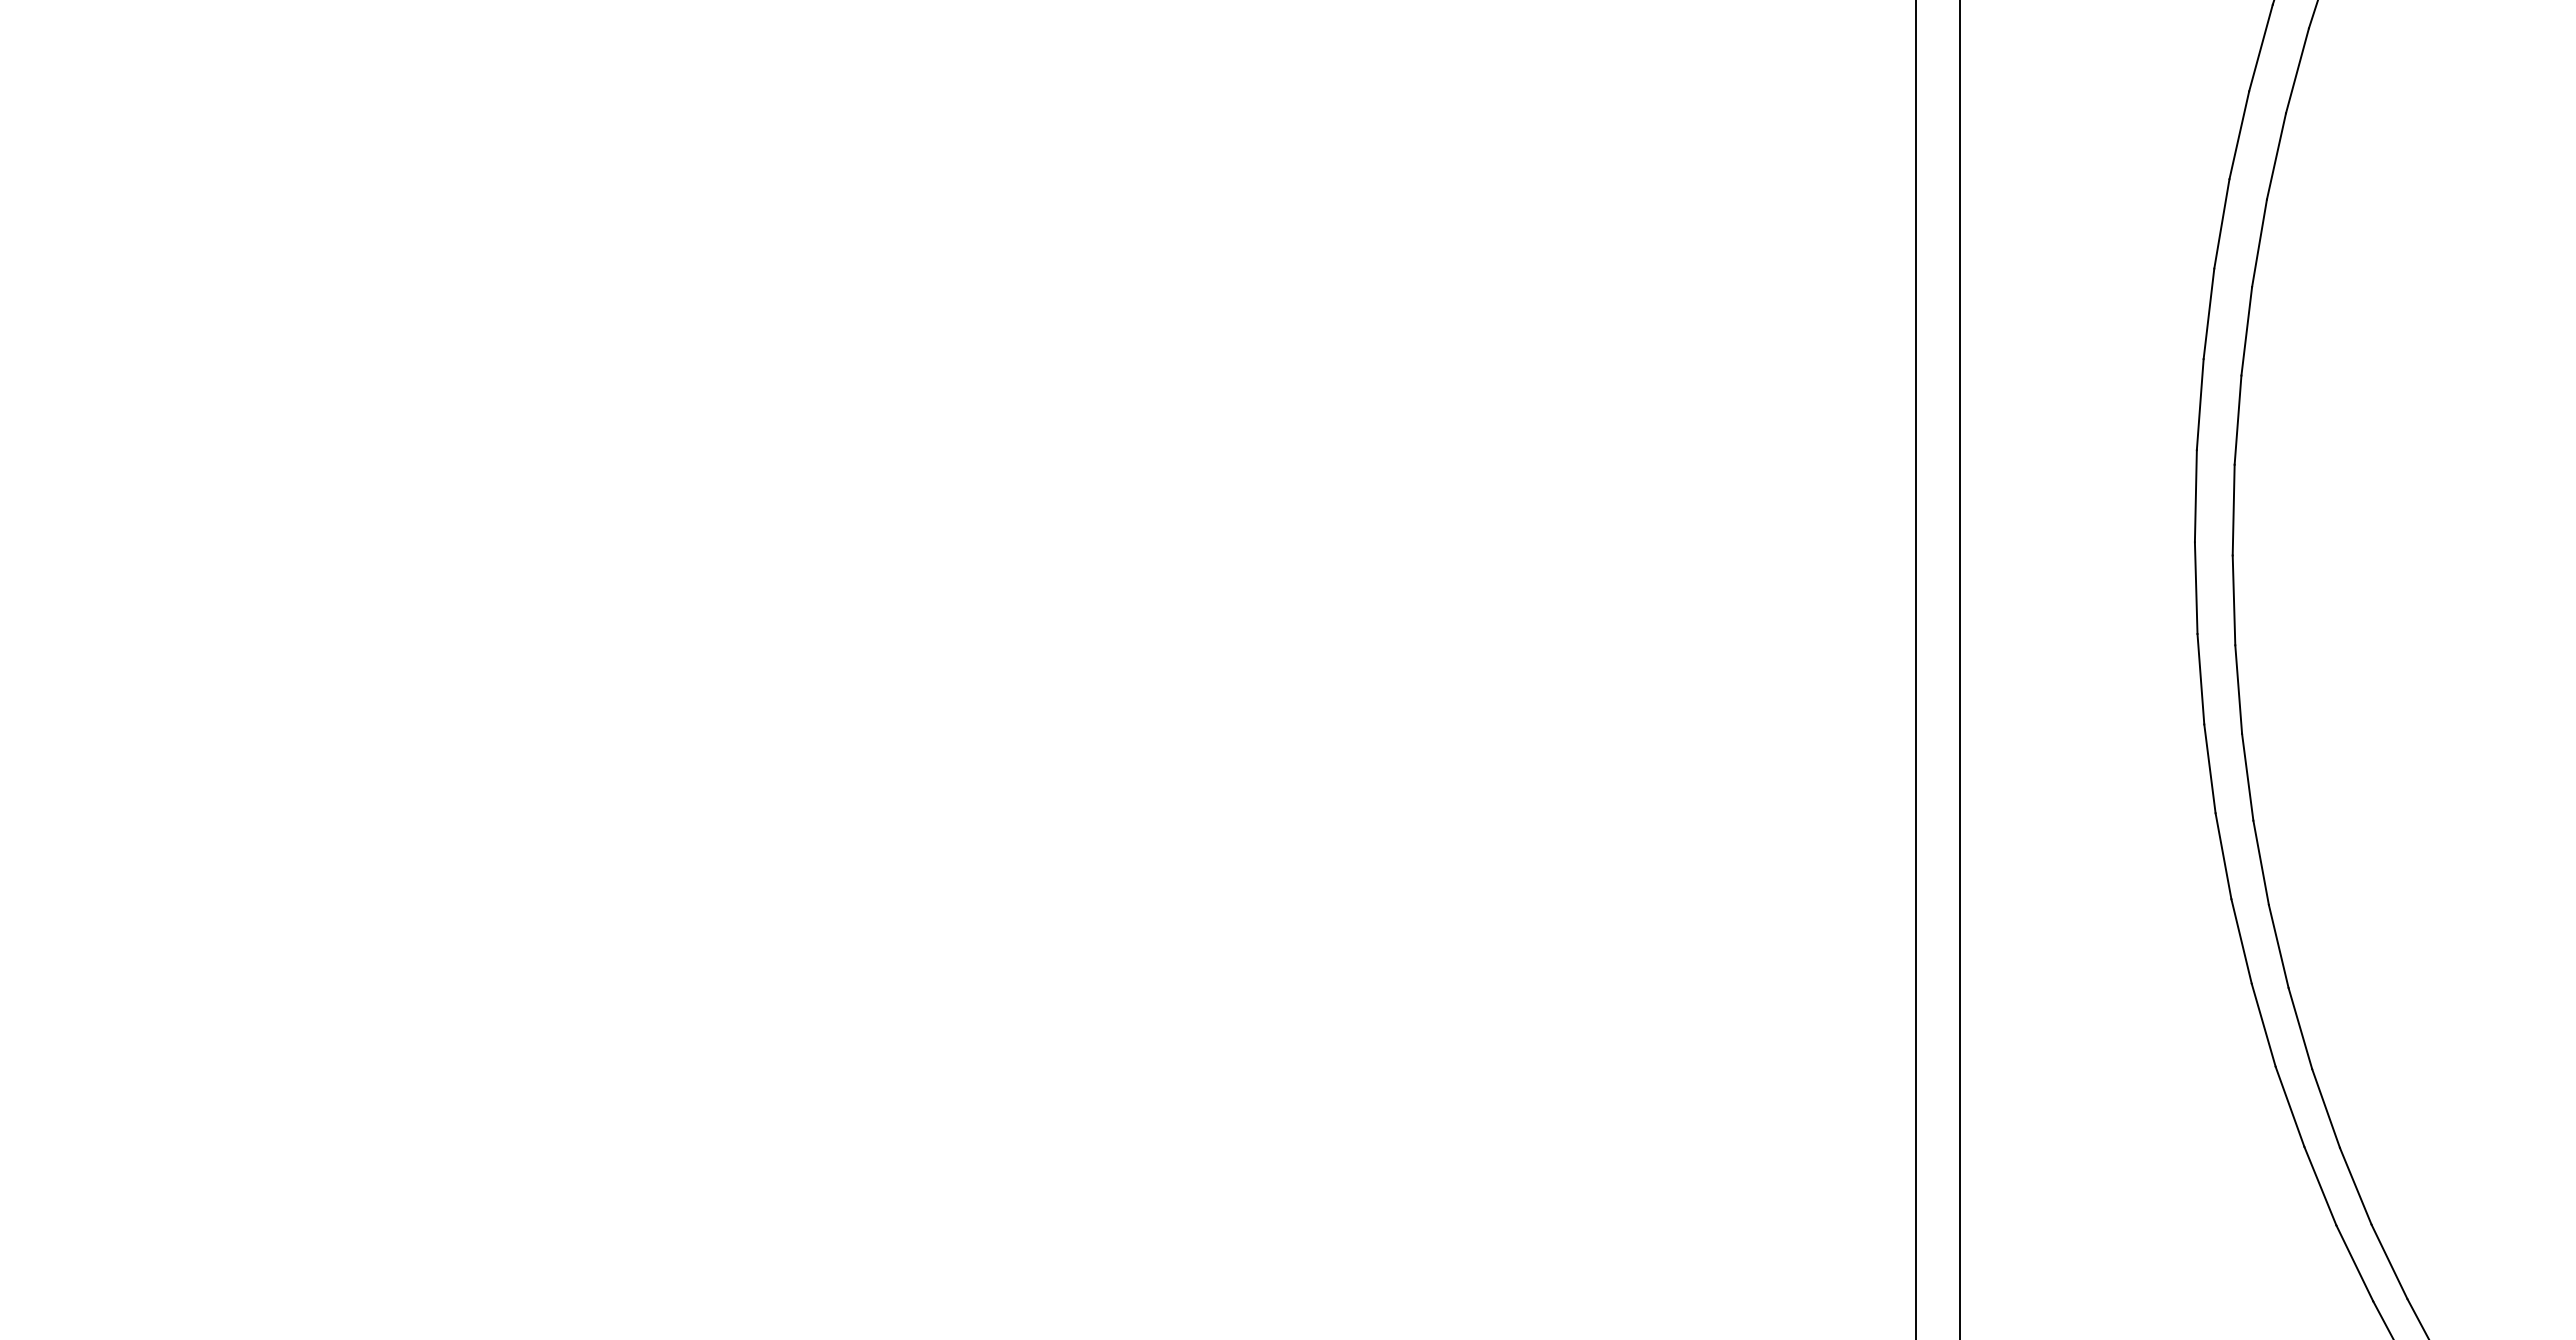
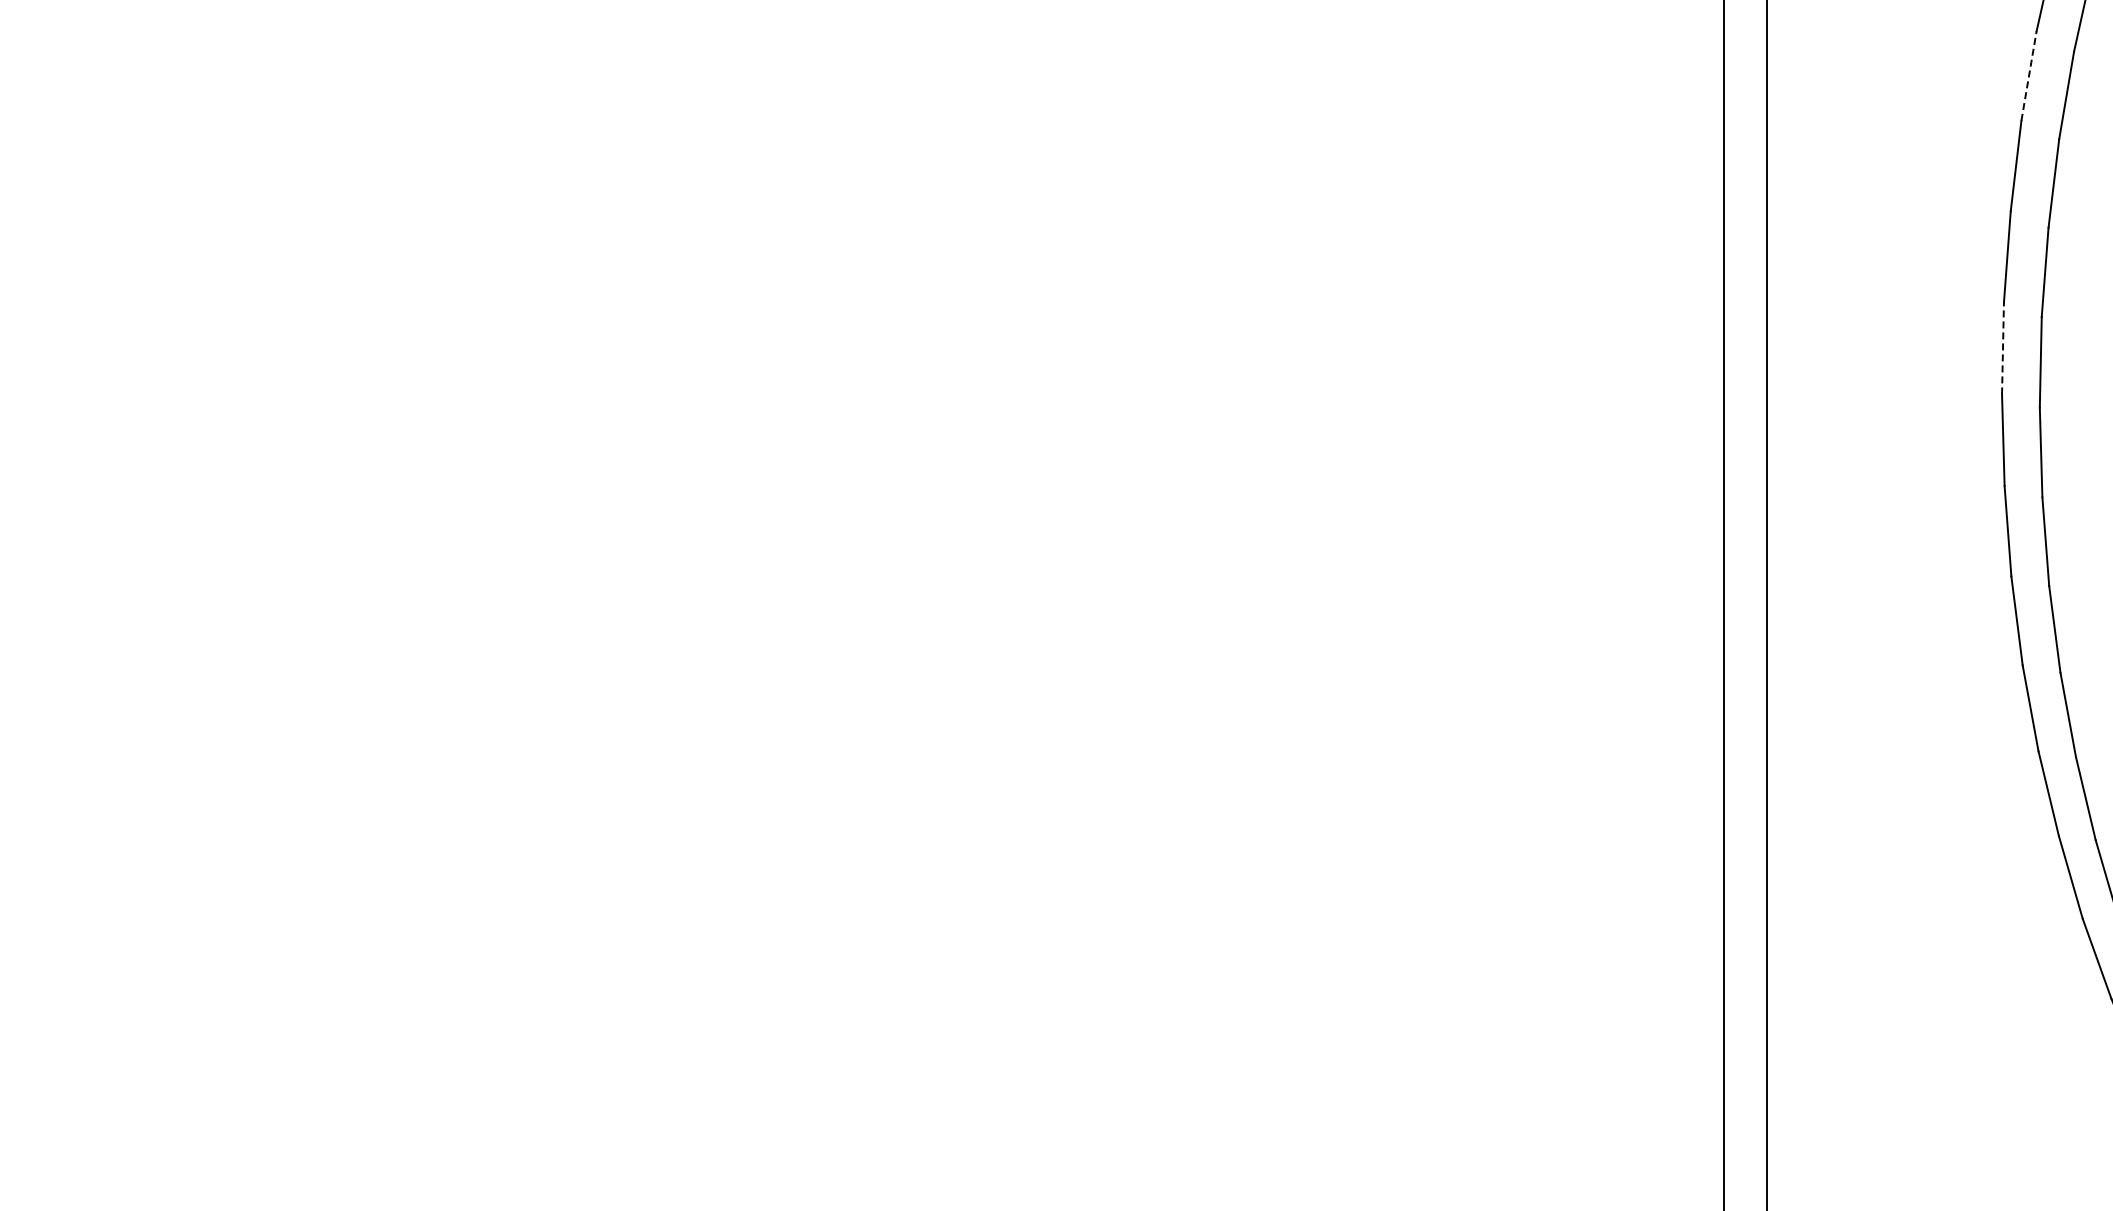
line: (2221, 223) -> (2028, 75), solid -> dashed
line: (2195, 495) -> (2002, 347), solid -> dashed

